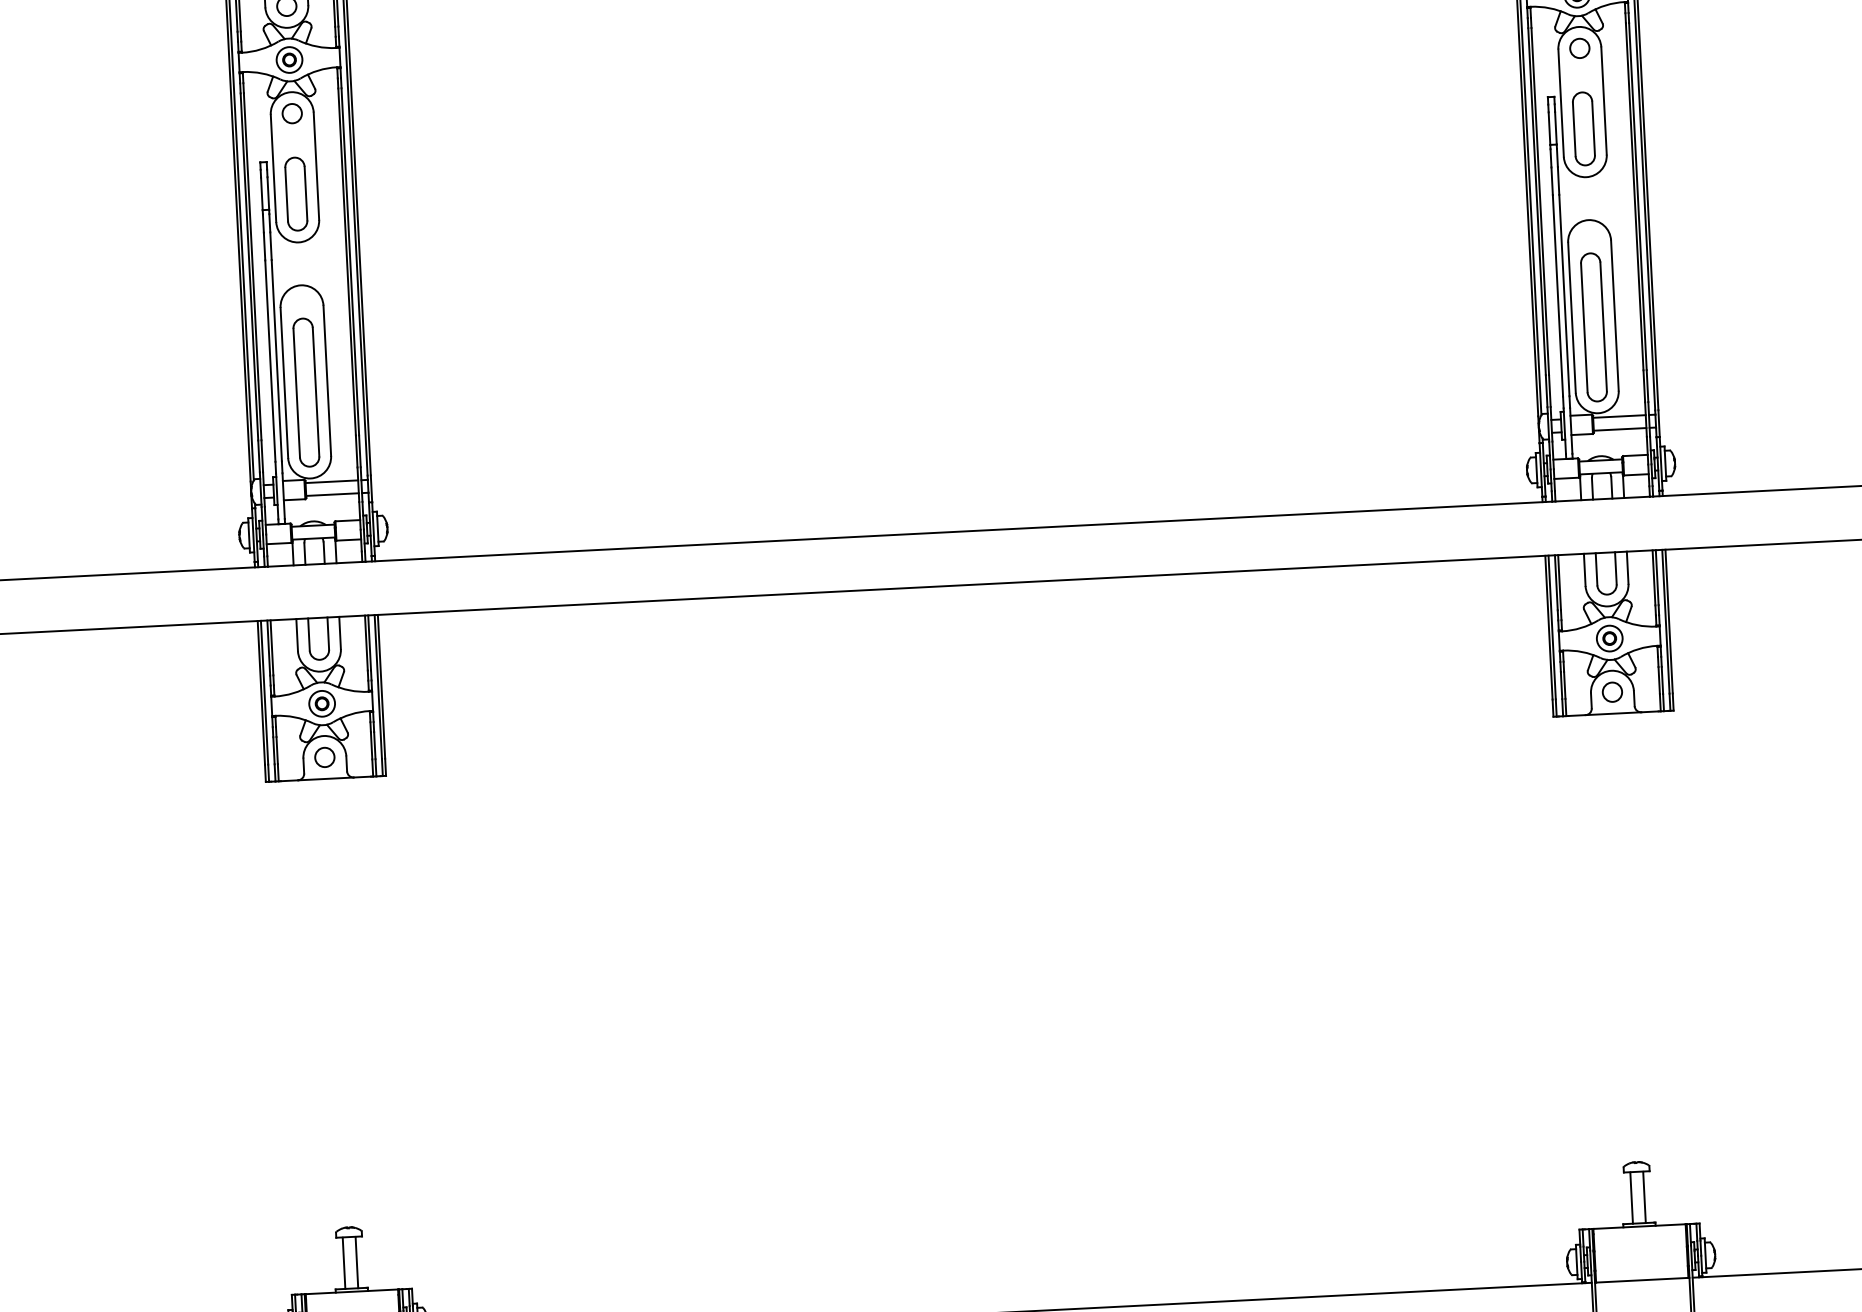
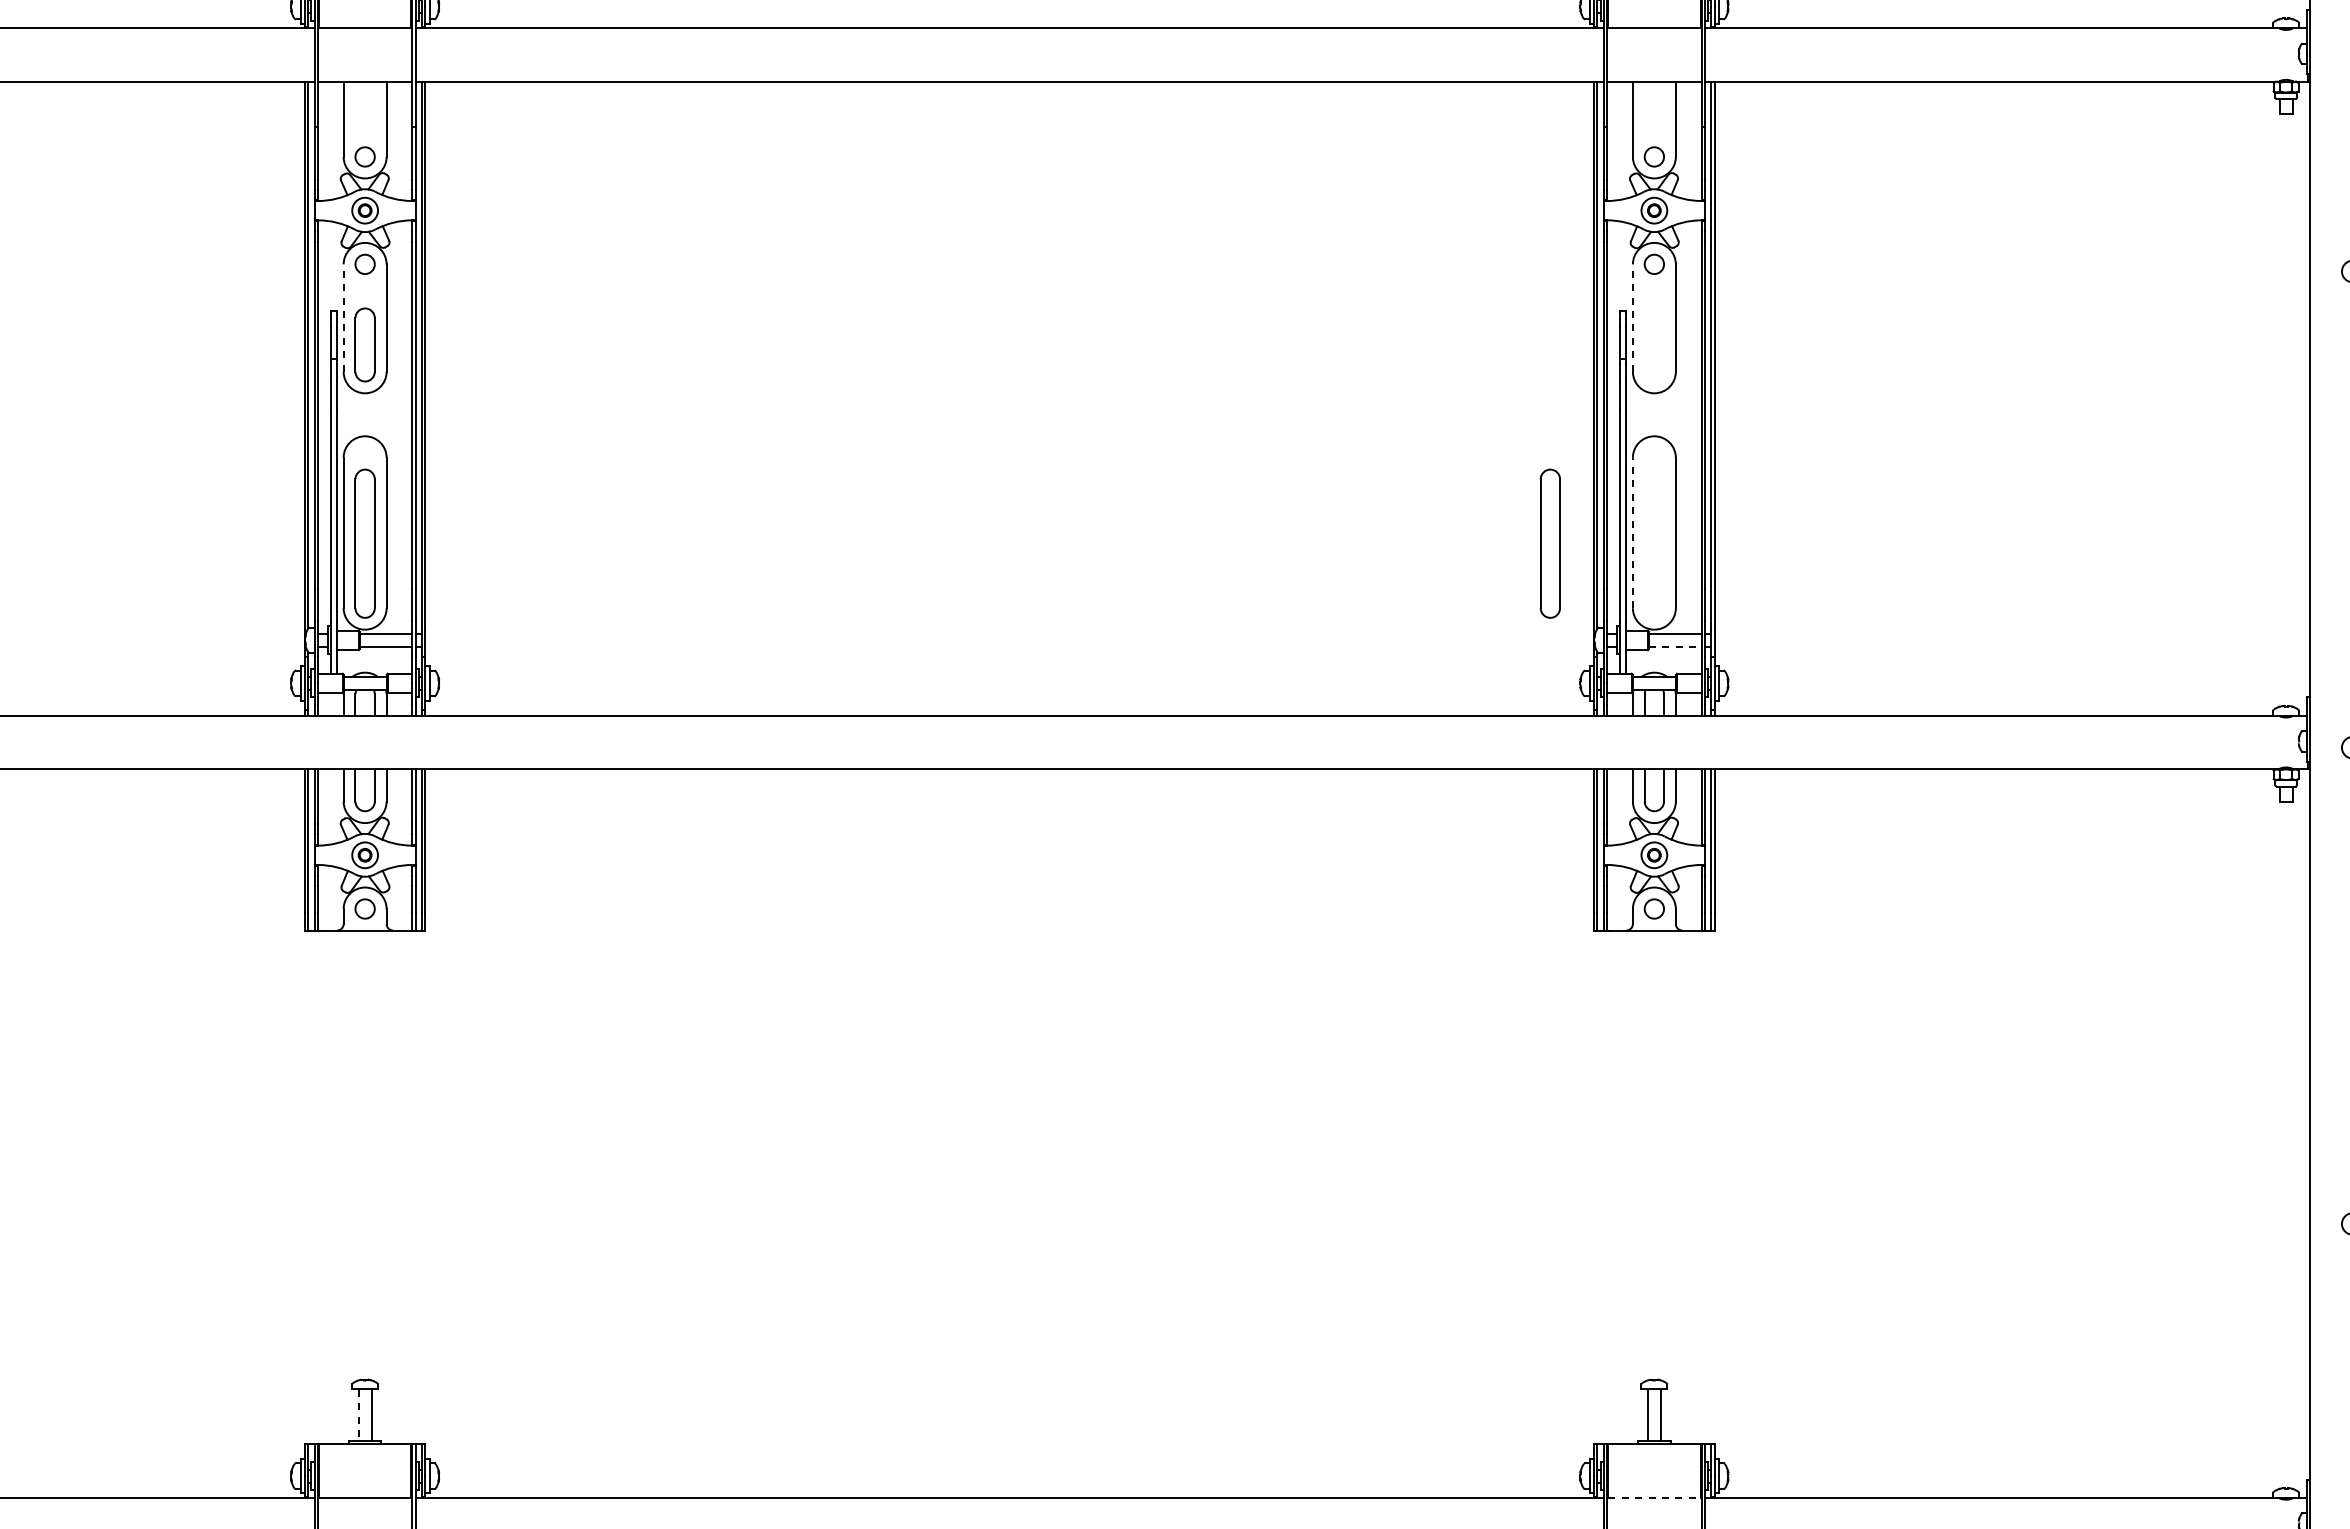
line: (1560, 103) -> (1632, 318), solid -> dashed
part: (1583, 128) -> (1653, 344), removed
line: (273, 168) -> (343, 318), solid -> dashed
line: (1571, 317) -> (1632, 532), solid -> dashed
part: (1593, 327) -> (1549, 543), moved
line: (1620, 428) -> (1675, 646), solid -> dashed
line: (343, 1263) -> (358, 1415), solid -> dashed
line: (1642, 1279) -> (1654, 1497), solid -> dashed

